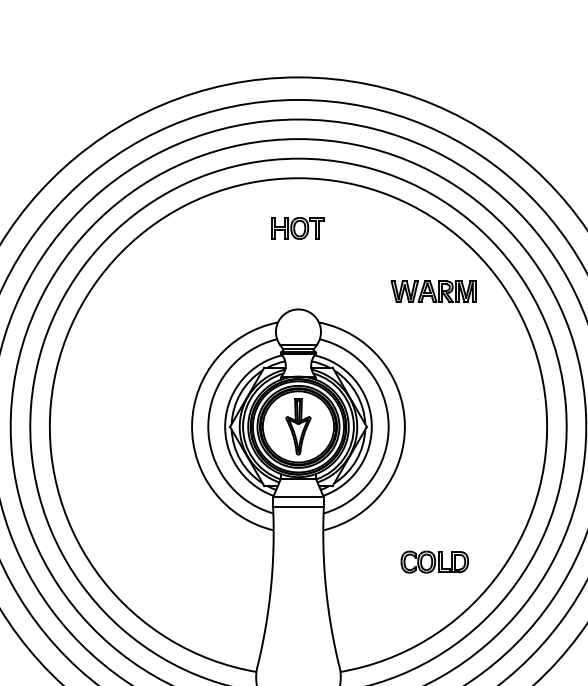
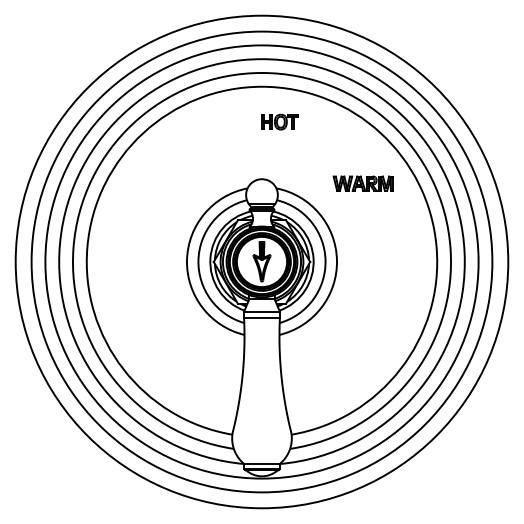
part: (297, 227) -> (279, 121), moved
part: (432, 291) -> (362, 183), moved
part: (433, 562) -> (357, 357), removed

